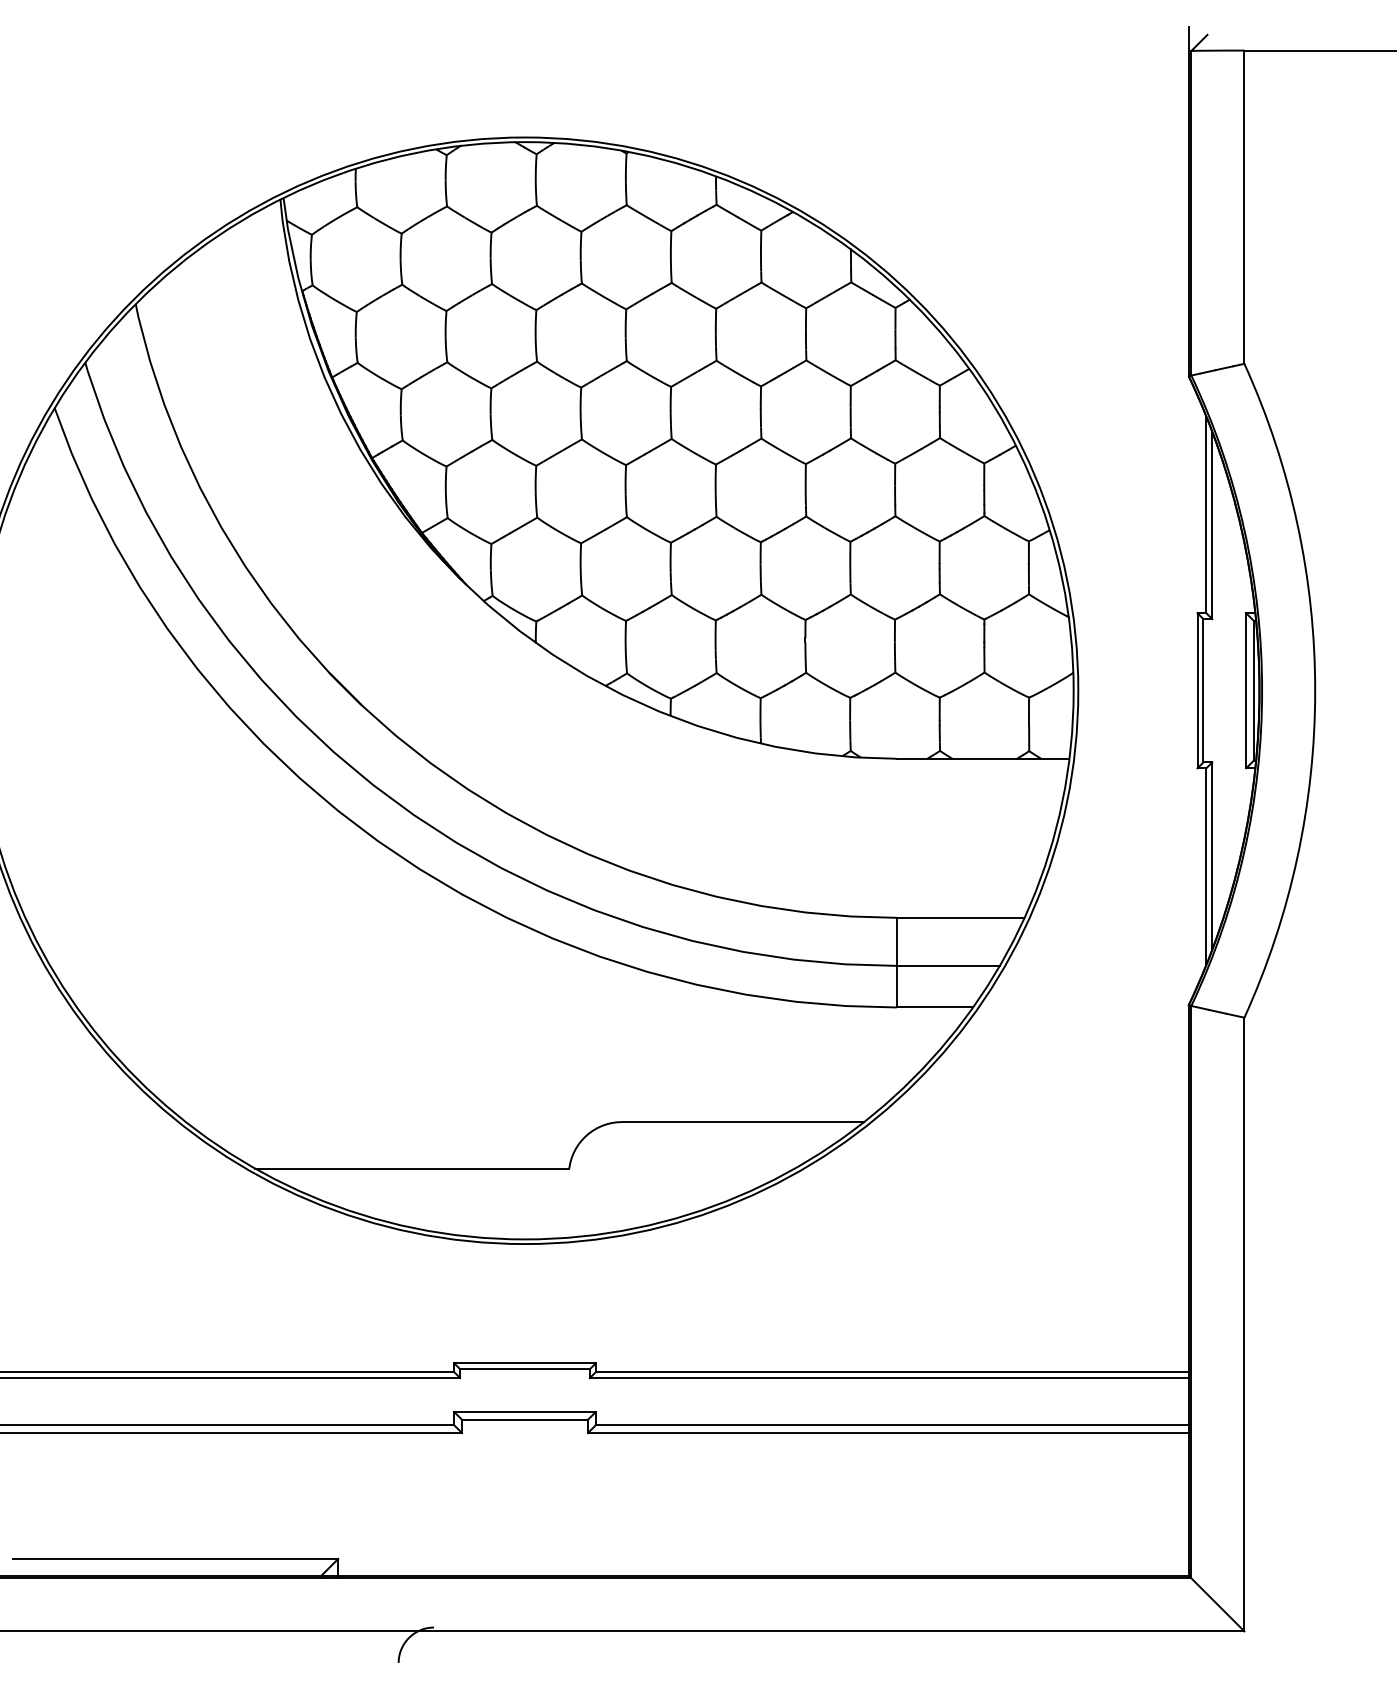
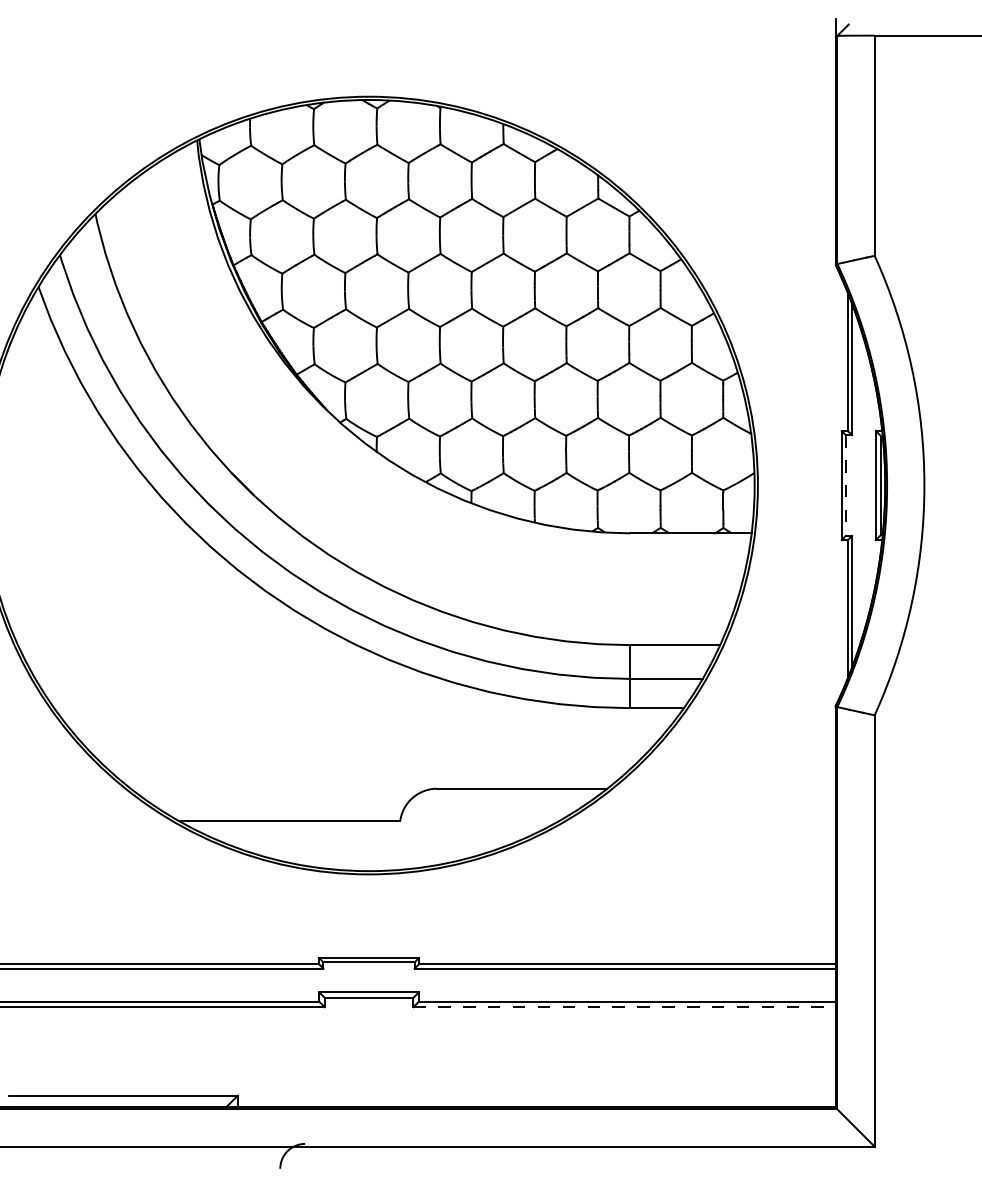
line: (1203, 690) -> (845, 485), solid -> dashed
line: (888, 1432) -> (624, 1006), solid -> dashed

